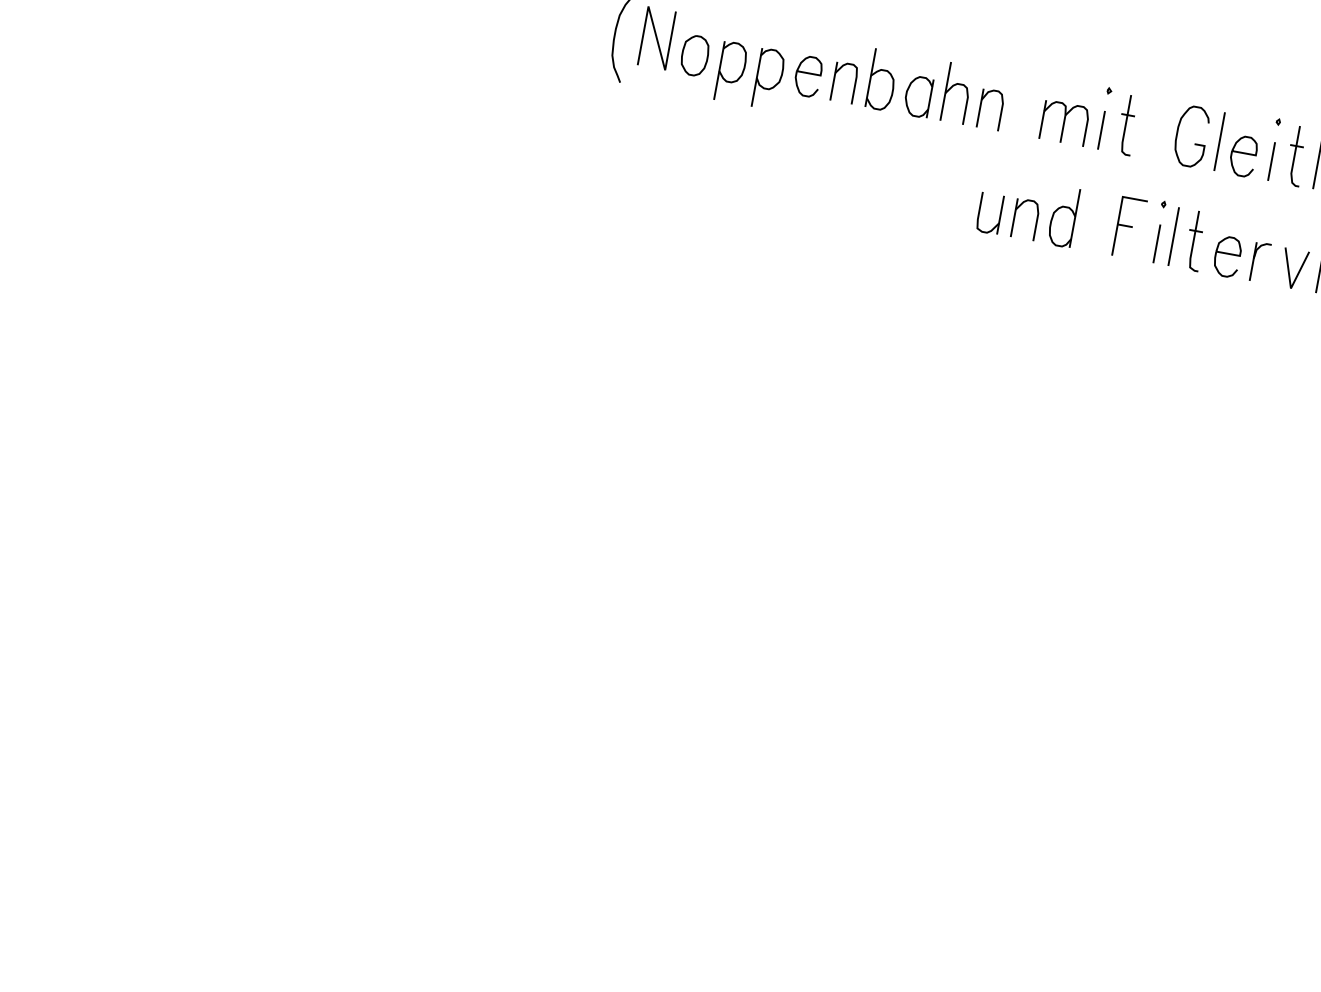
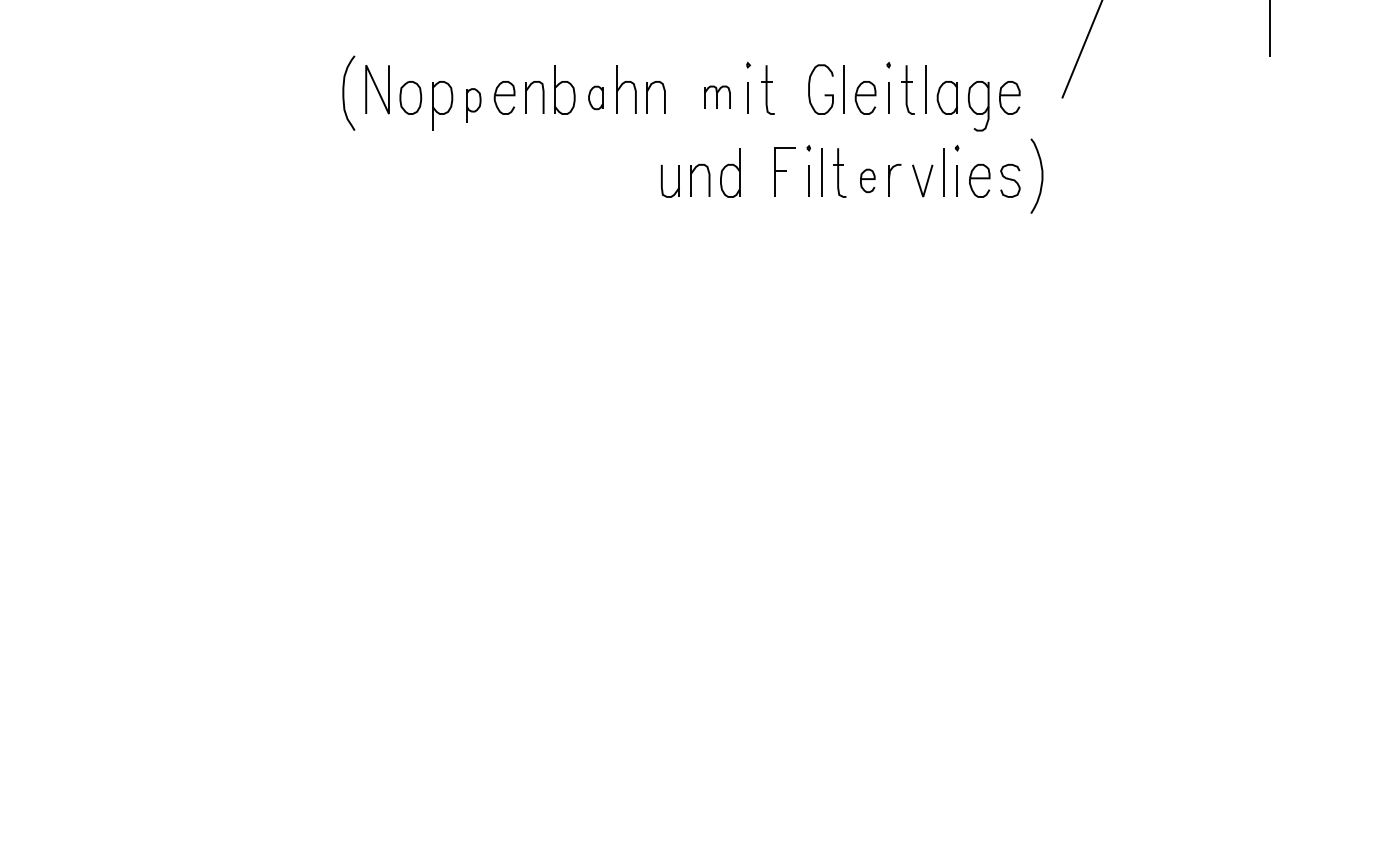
part: (768, 78) -> (473, 105), size x0.7
part: (917, 96) -> (595, 97), size x0.7
part: (1064, 123) -> (717, 97), size x0.7
part: (1227, 256) -> (867, 180), size x0.7

